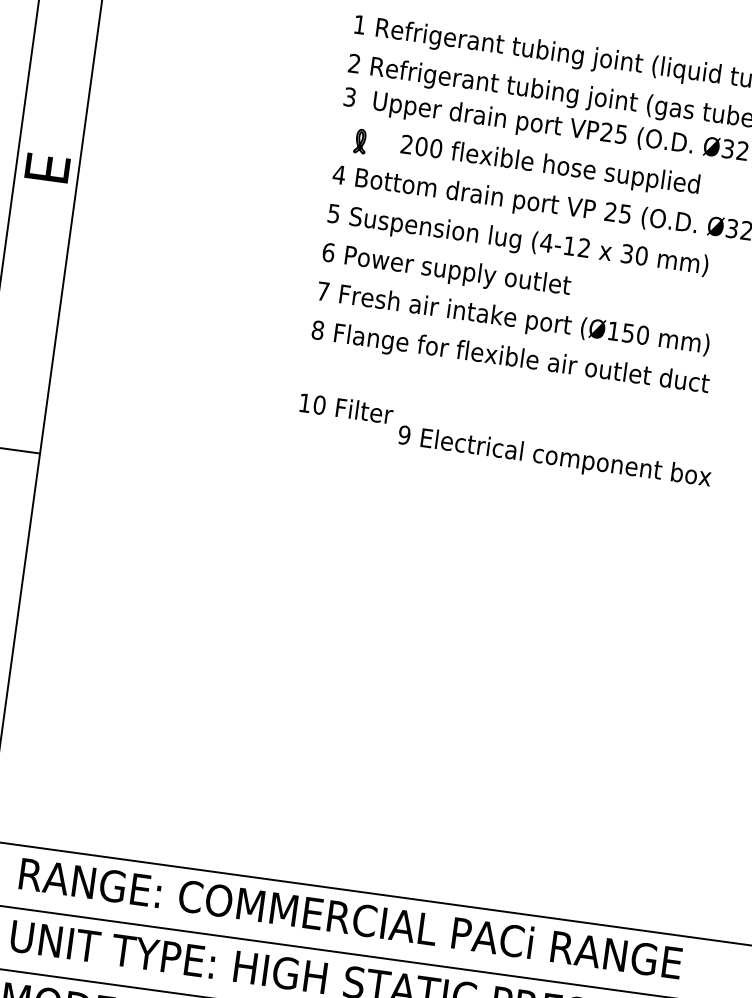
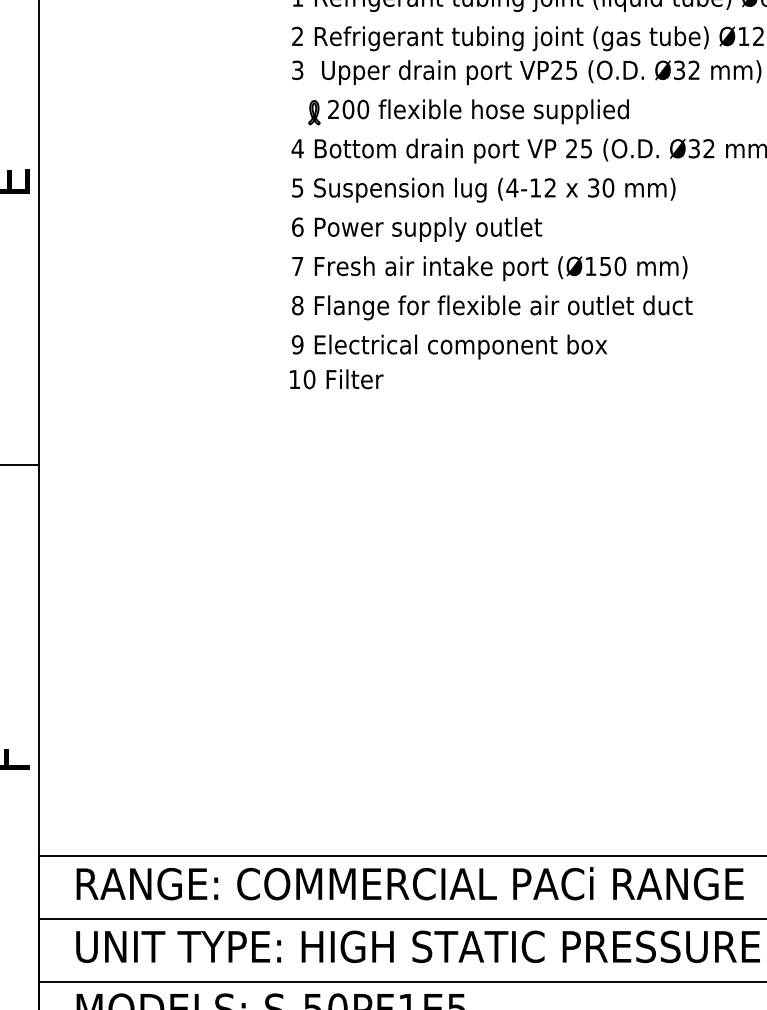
text: (550, 166) -> (478, 111), moved
text: (554, 457) -> (449, 346), moved

